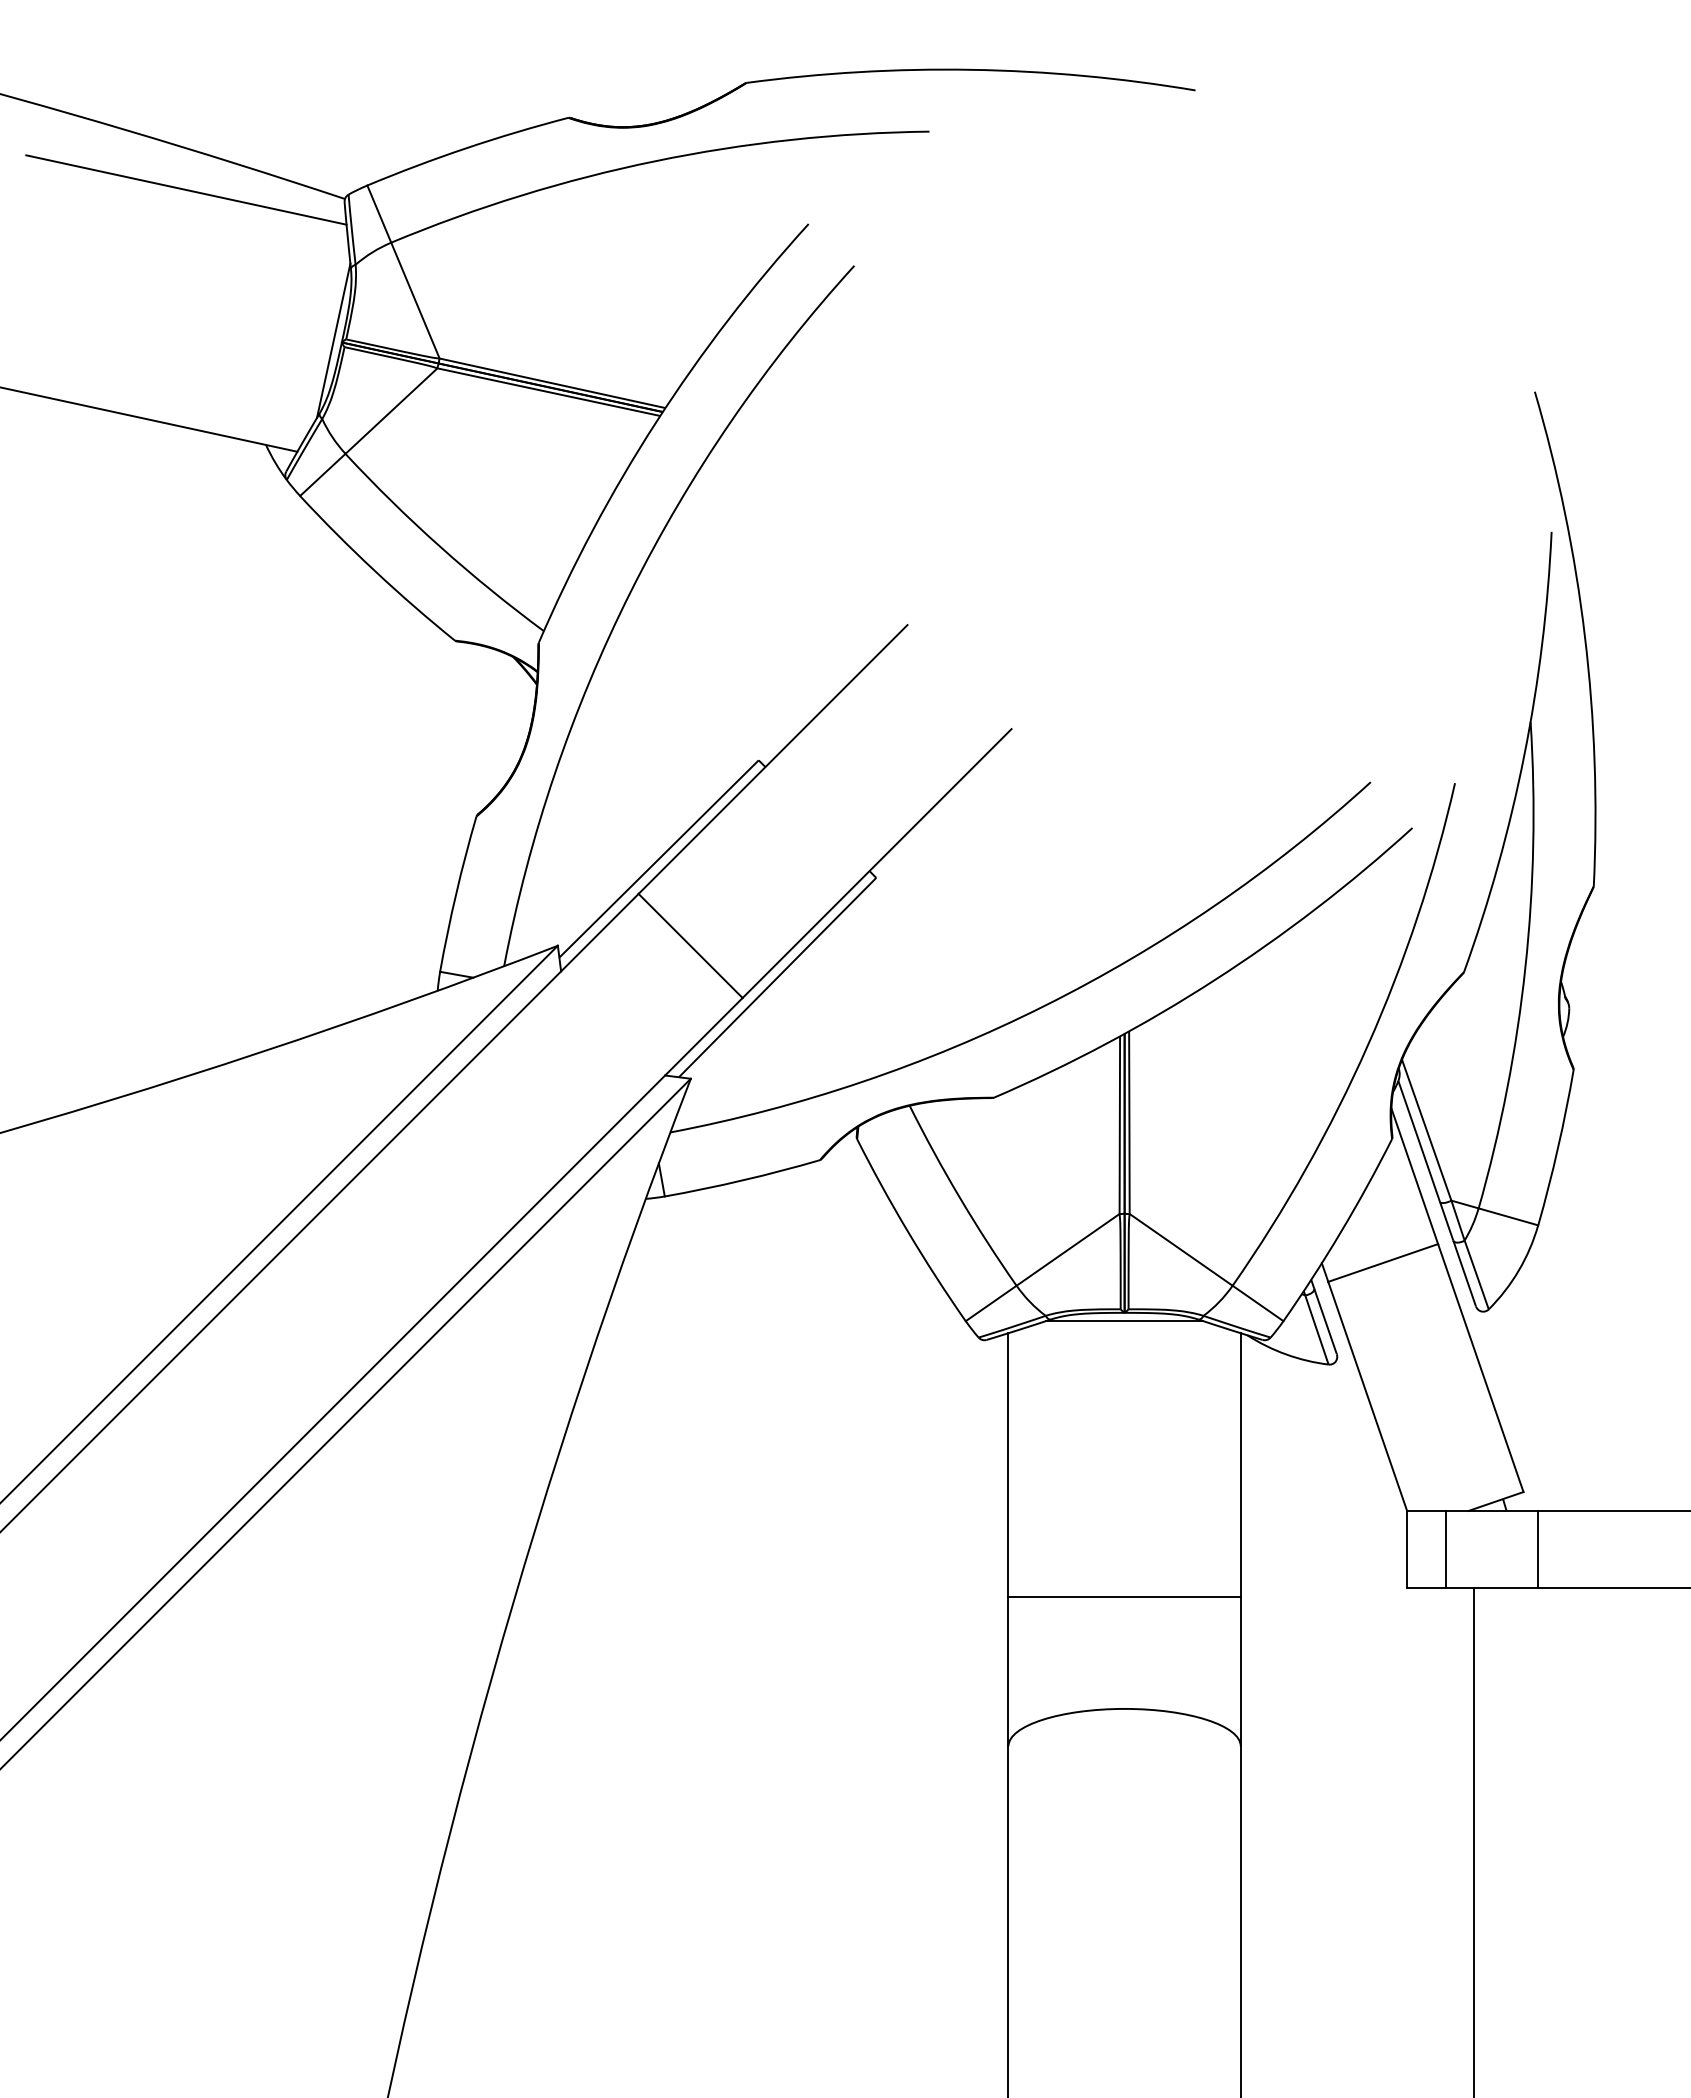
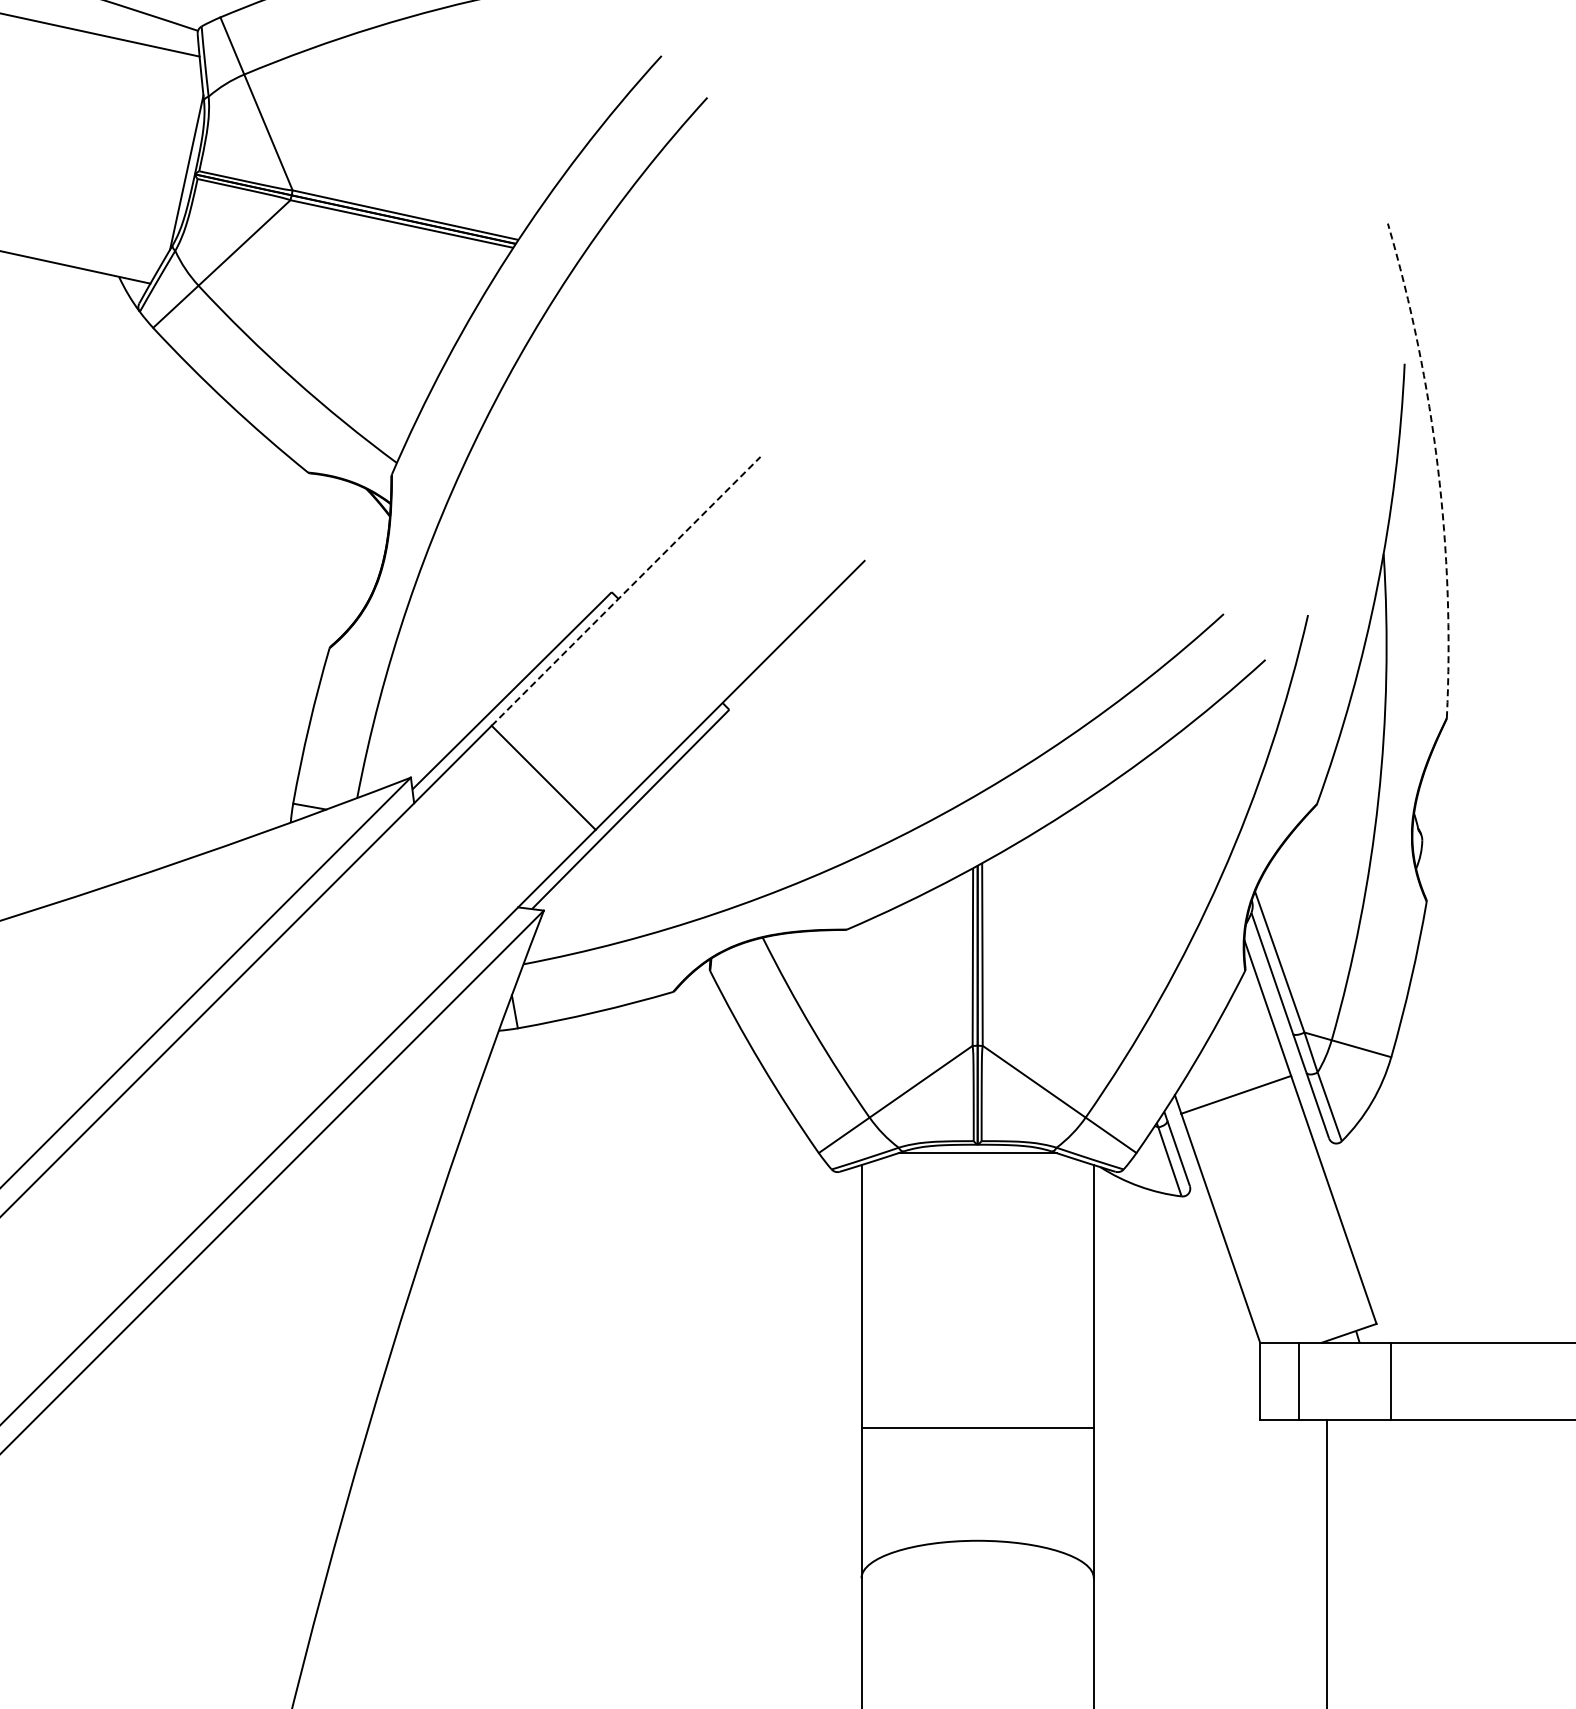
arc: (1584, 636) -> (1437, 468), solid -> dashed
line: (773, 759) -> (626, 591), solid -> dashed

